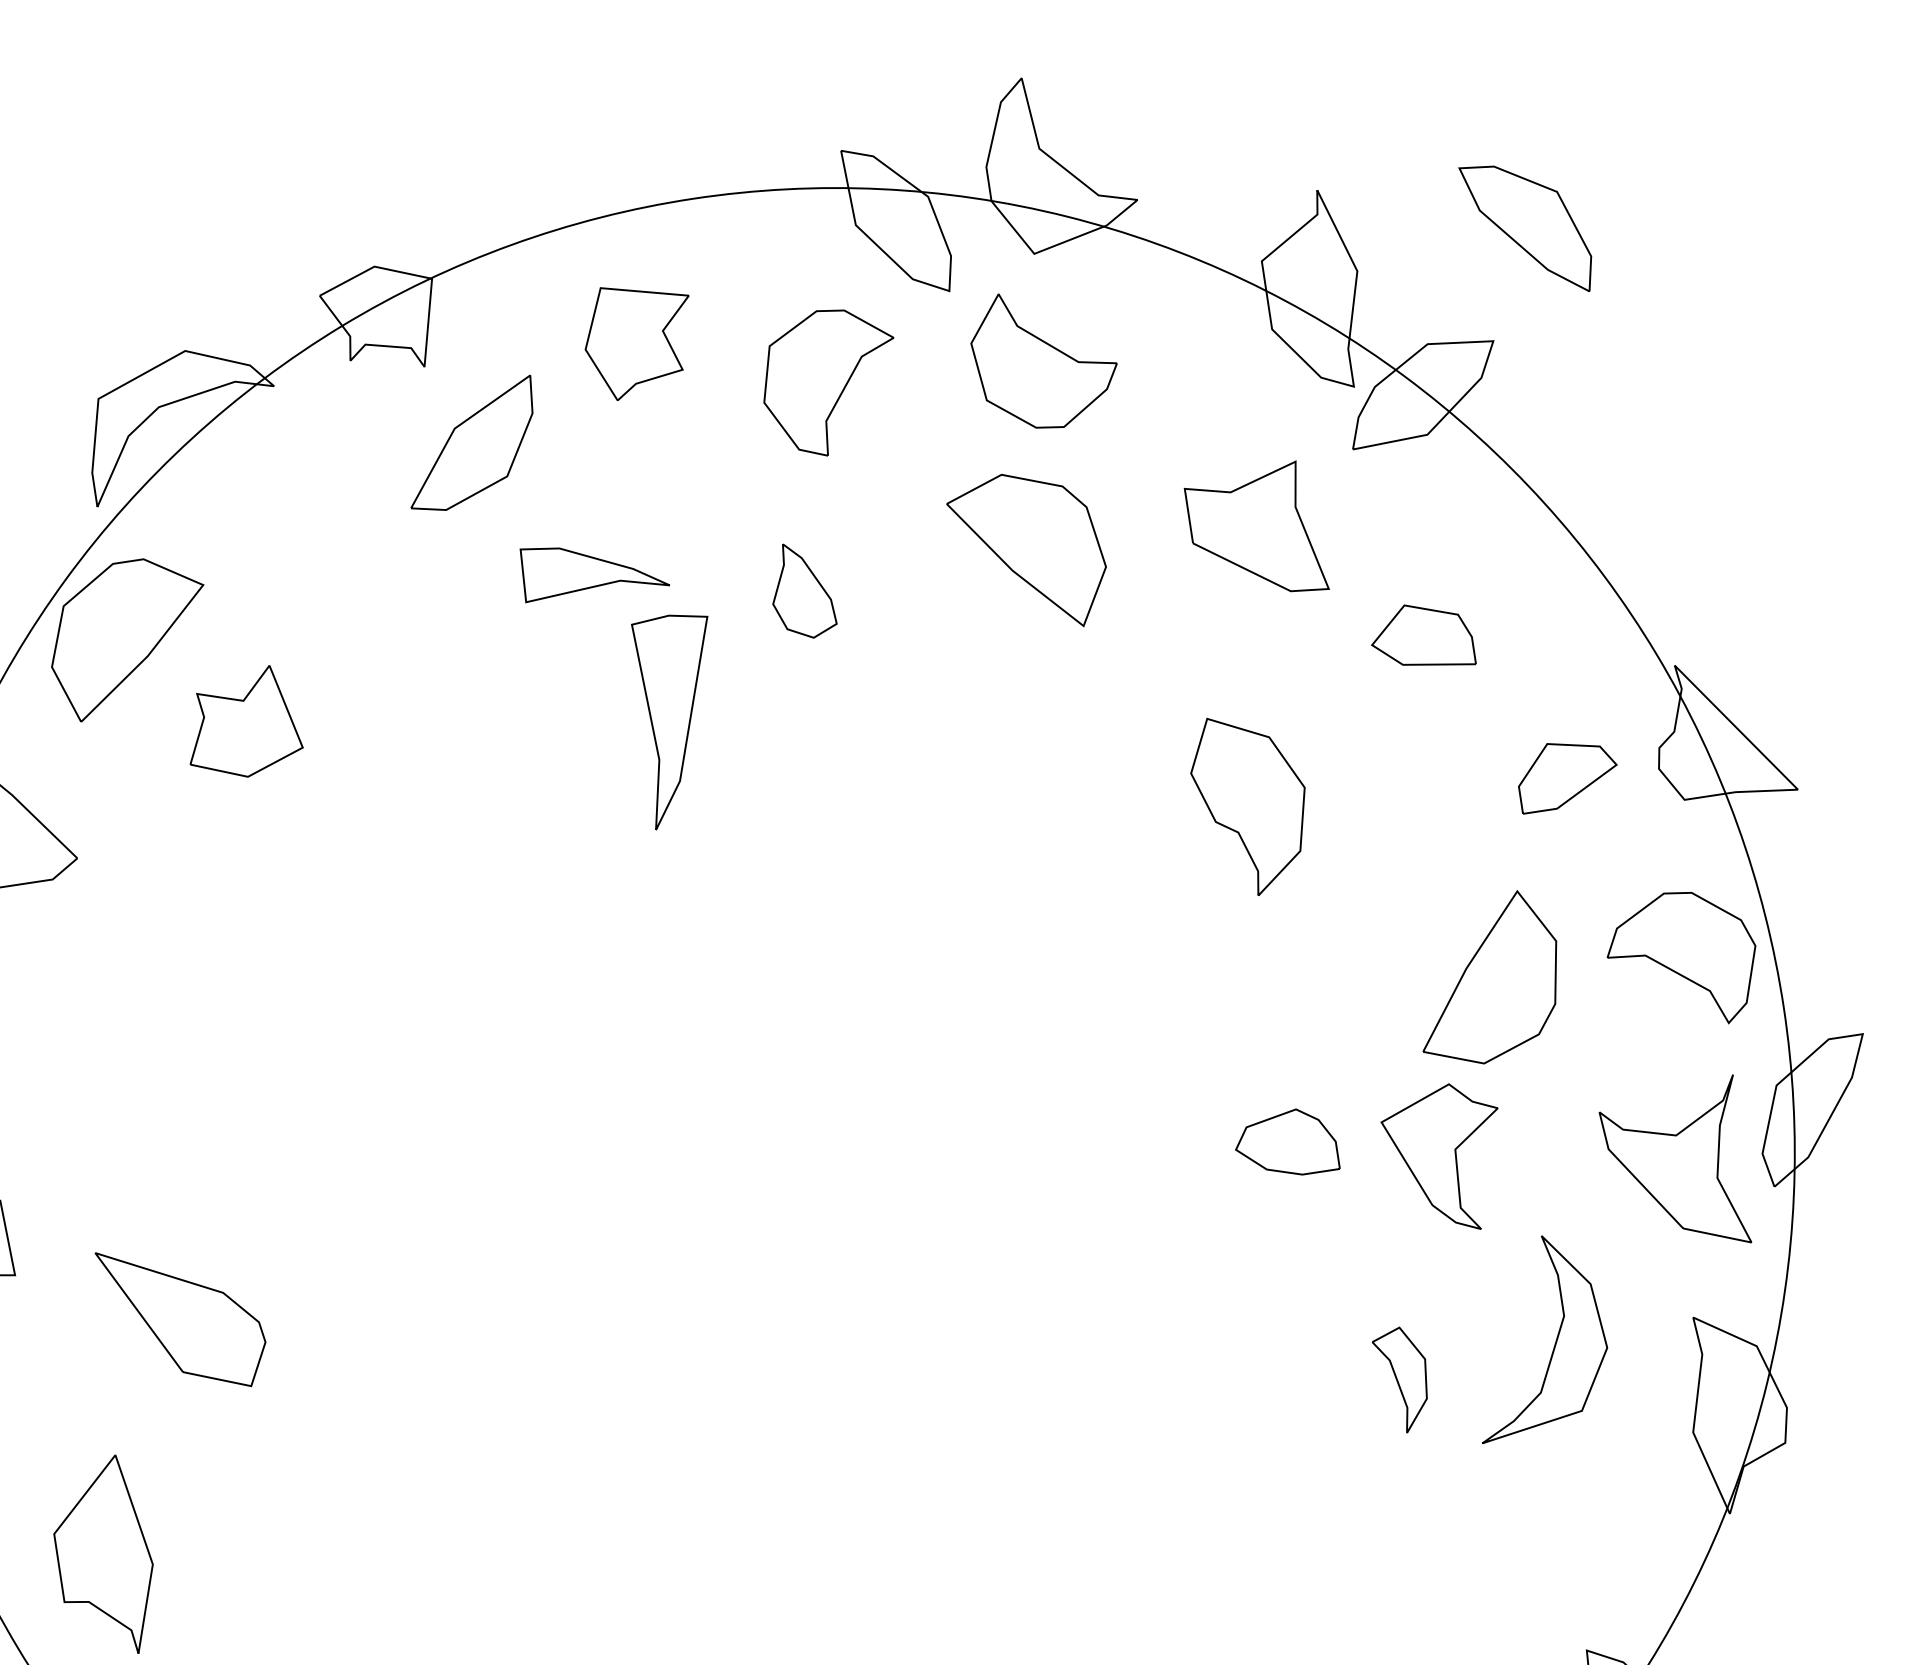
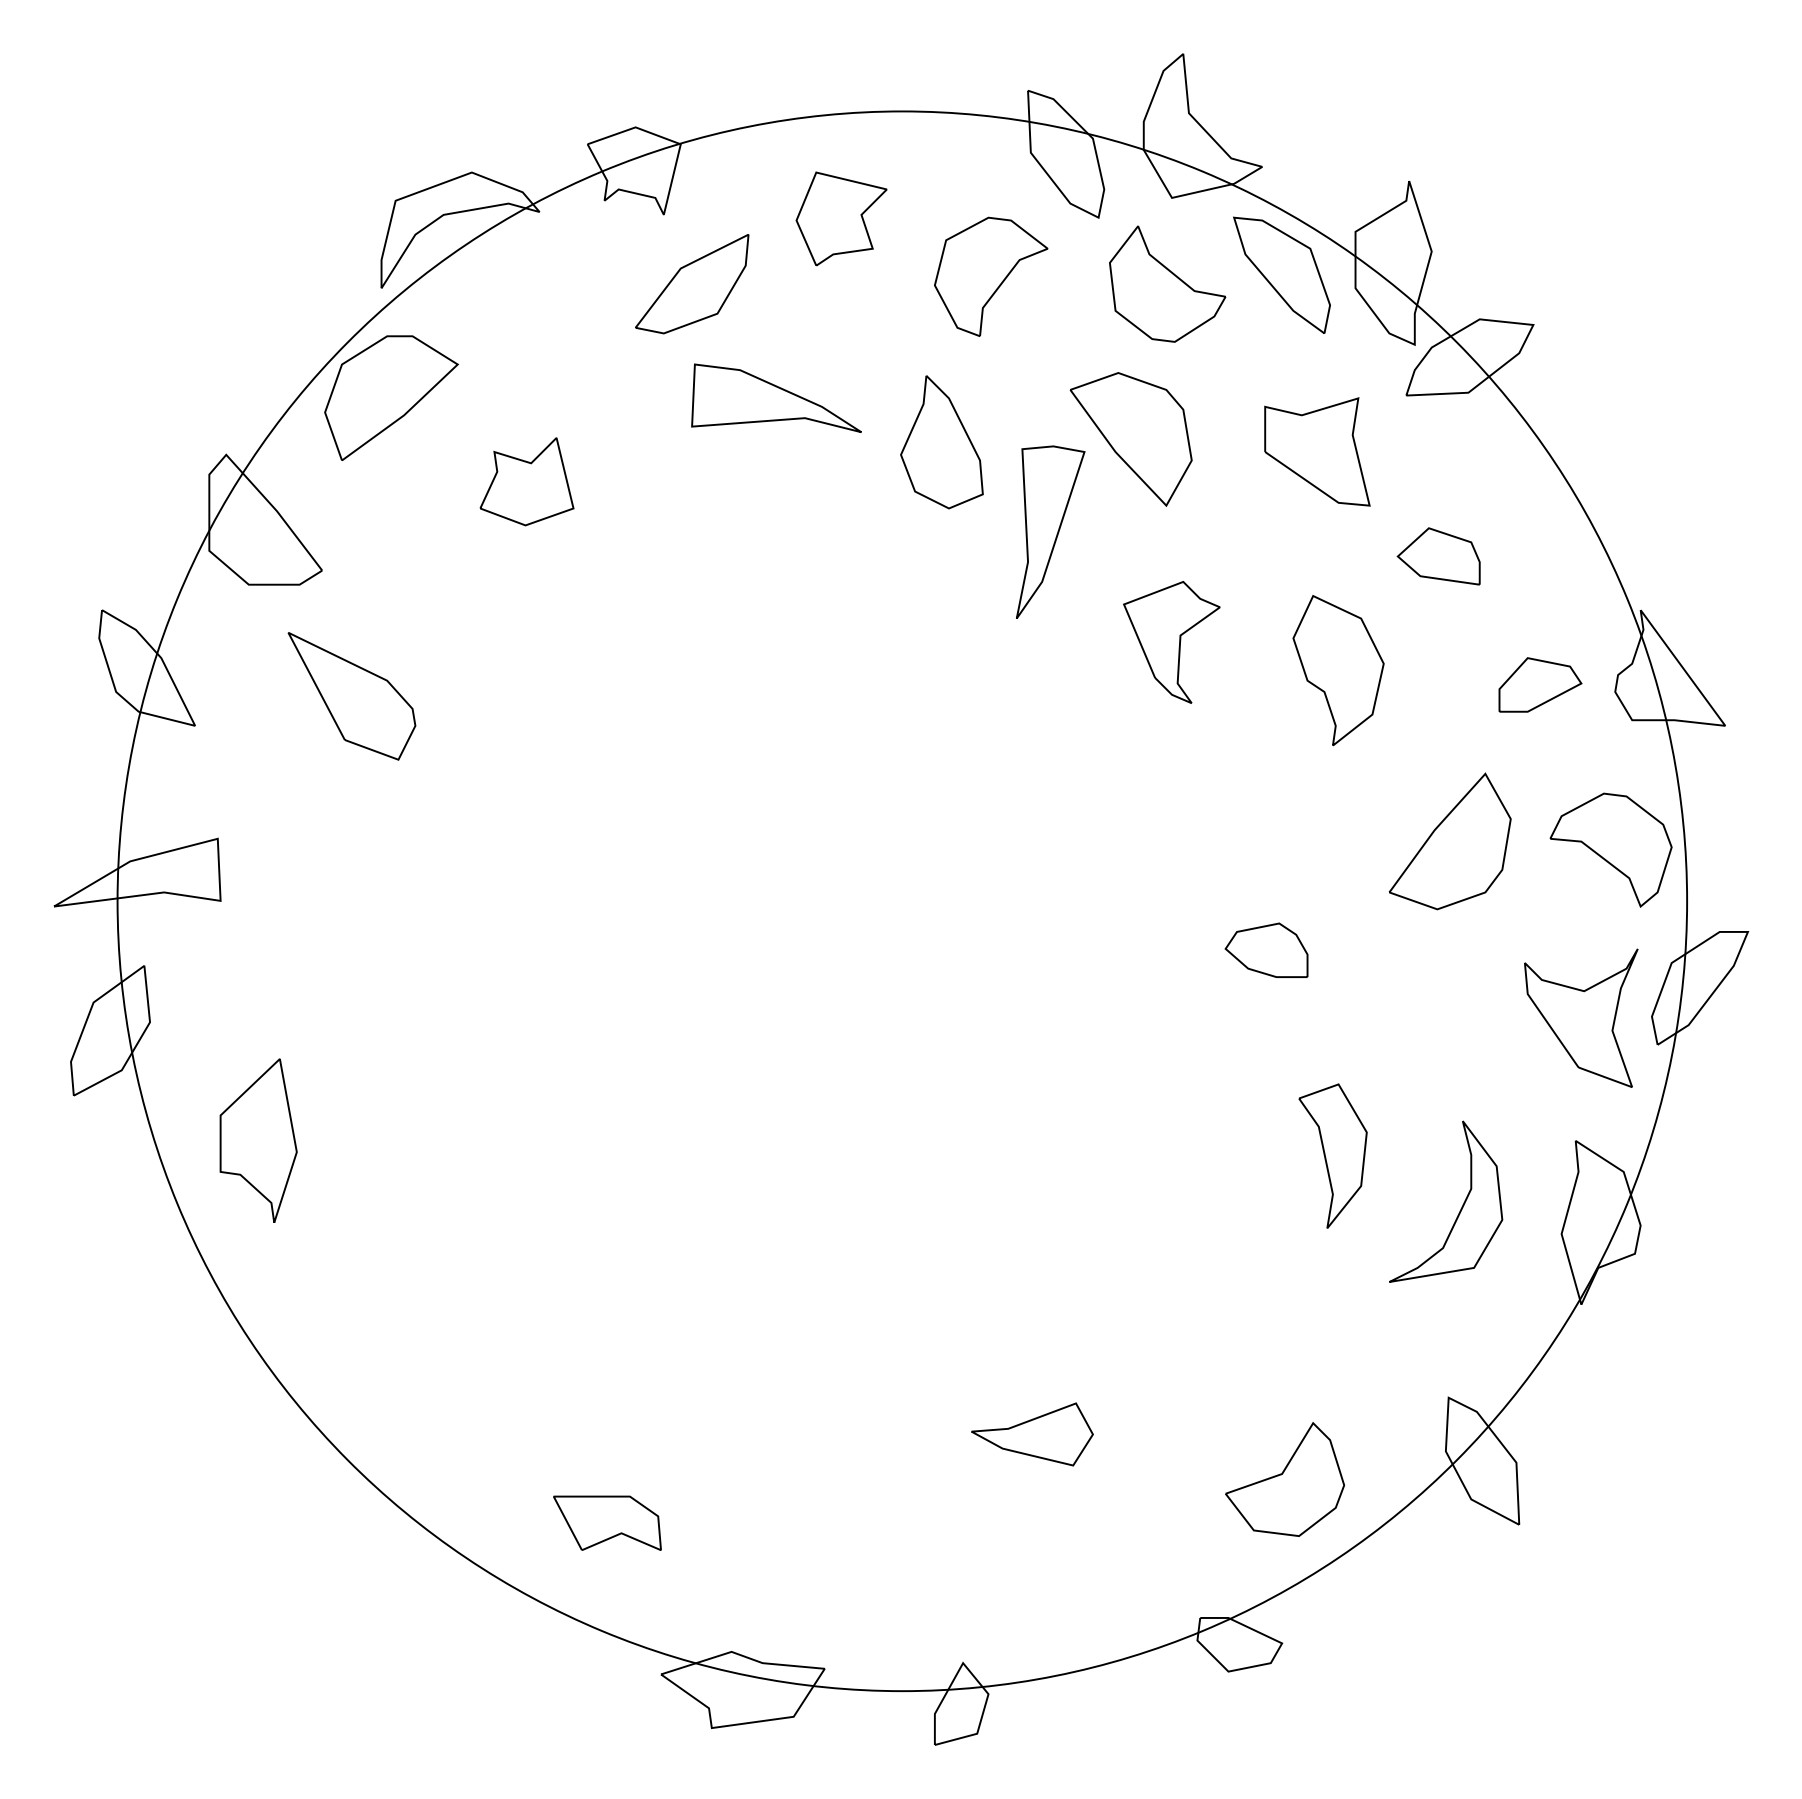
part: (1526, 228) -> (1281, 274), moved
part: (593, 566) -> (776, 397), size x1.43
part: (800, 590) -> (941, 442), size x1.67
part: (680, 718) -> (1050, 531), moved
part: (241, 723) -> (526, 481), moved
part: (1251, 804) -> (1338, 670), moved
part: (1445, 1159) -> (1171, 642), moved
part: (183, 1318) -> (351, 696), moved
part: (1554, 1341) -> (1460, 1208), moved
part: (1402, 1379) -> (1332, 1155), size x1.67

